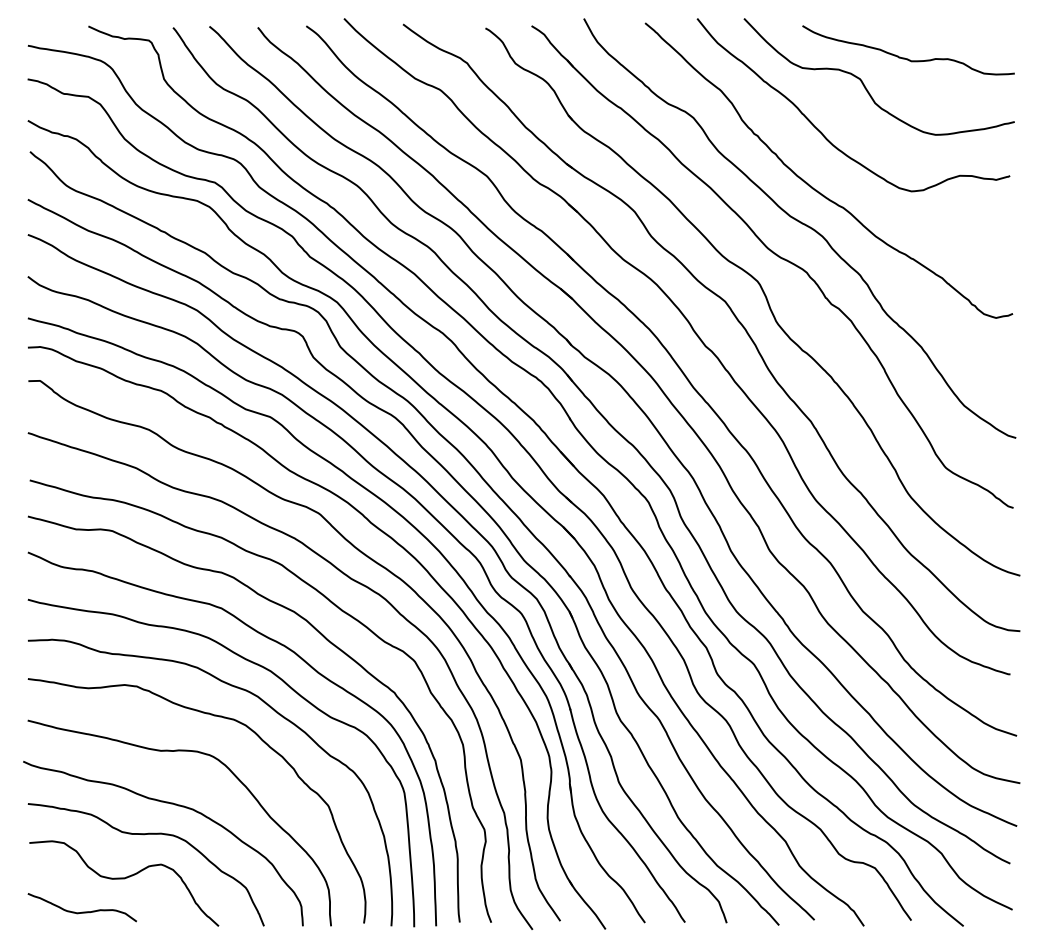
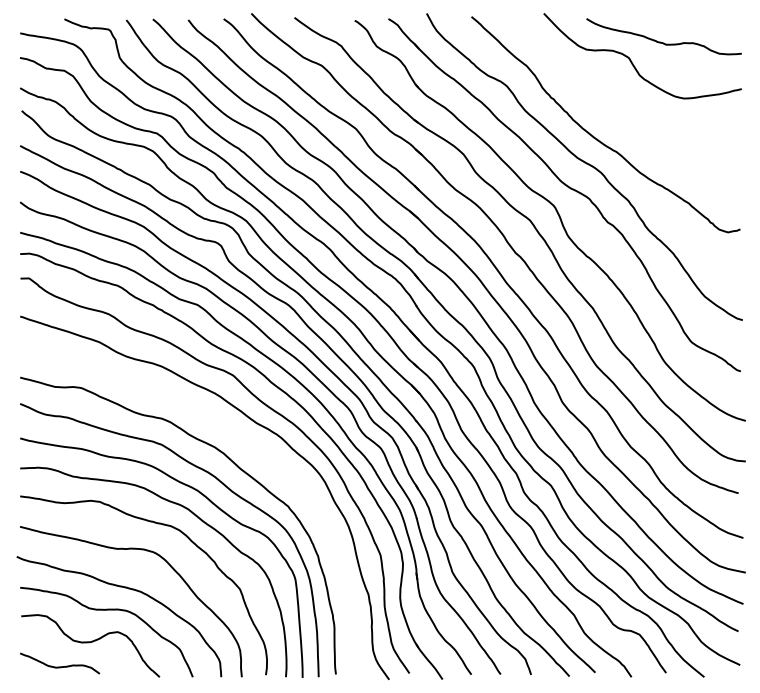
curve: (822, 132) -> (601, 96), removed
curve: (337, 608) -> (246, 444), removed

